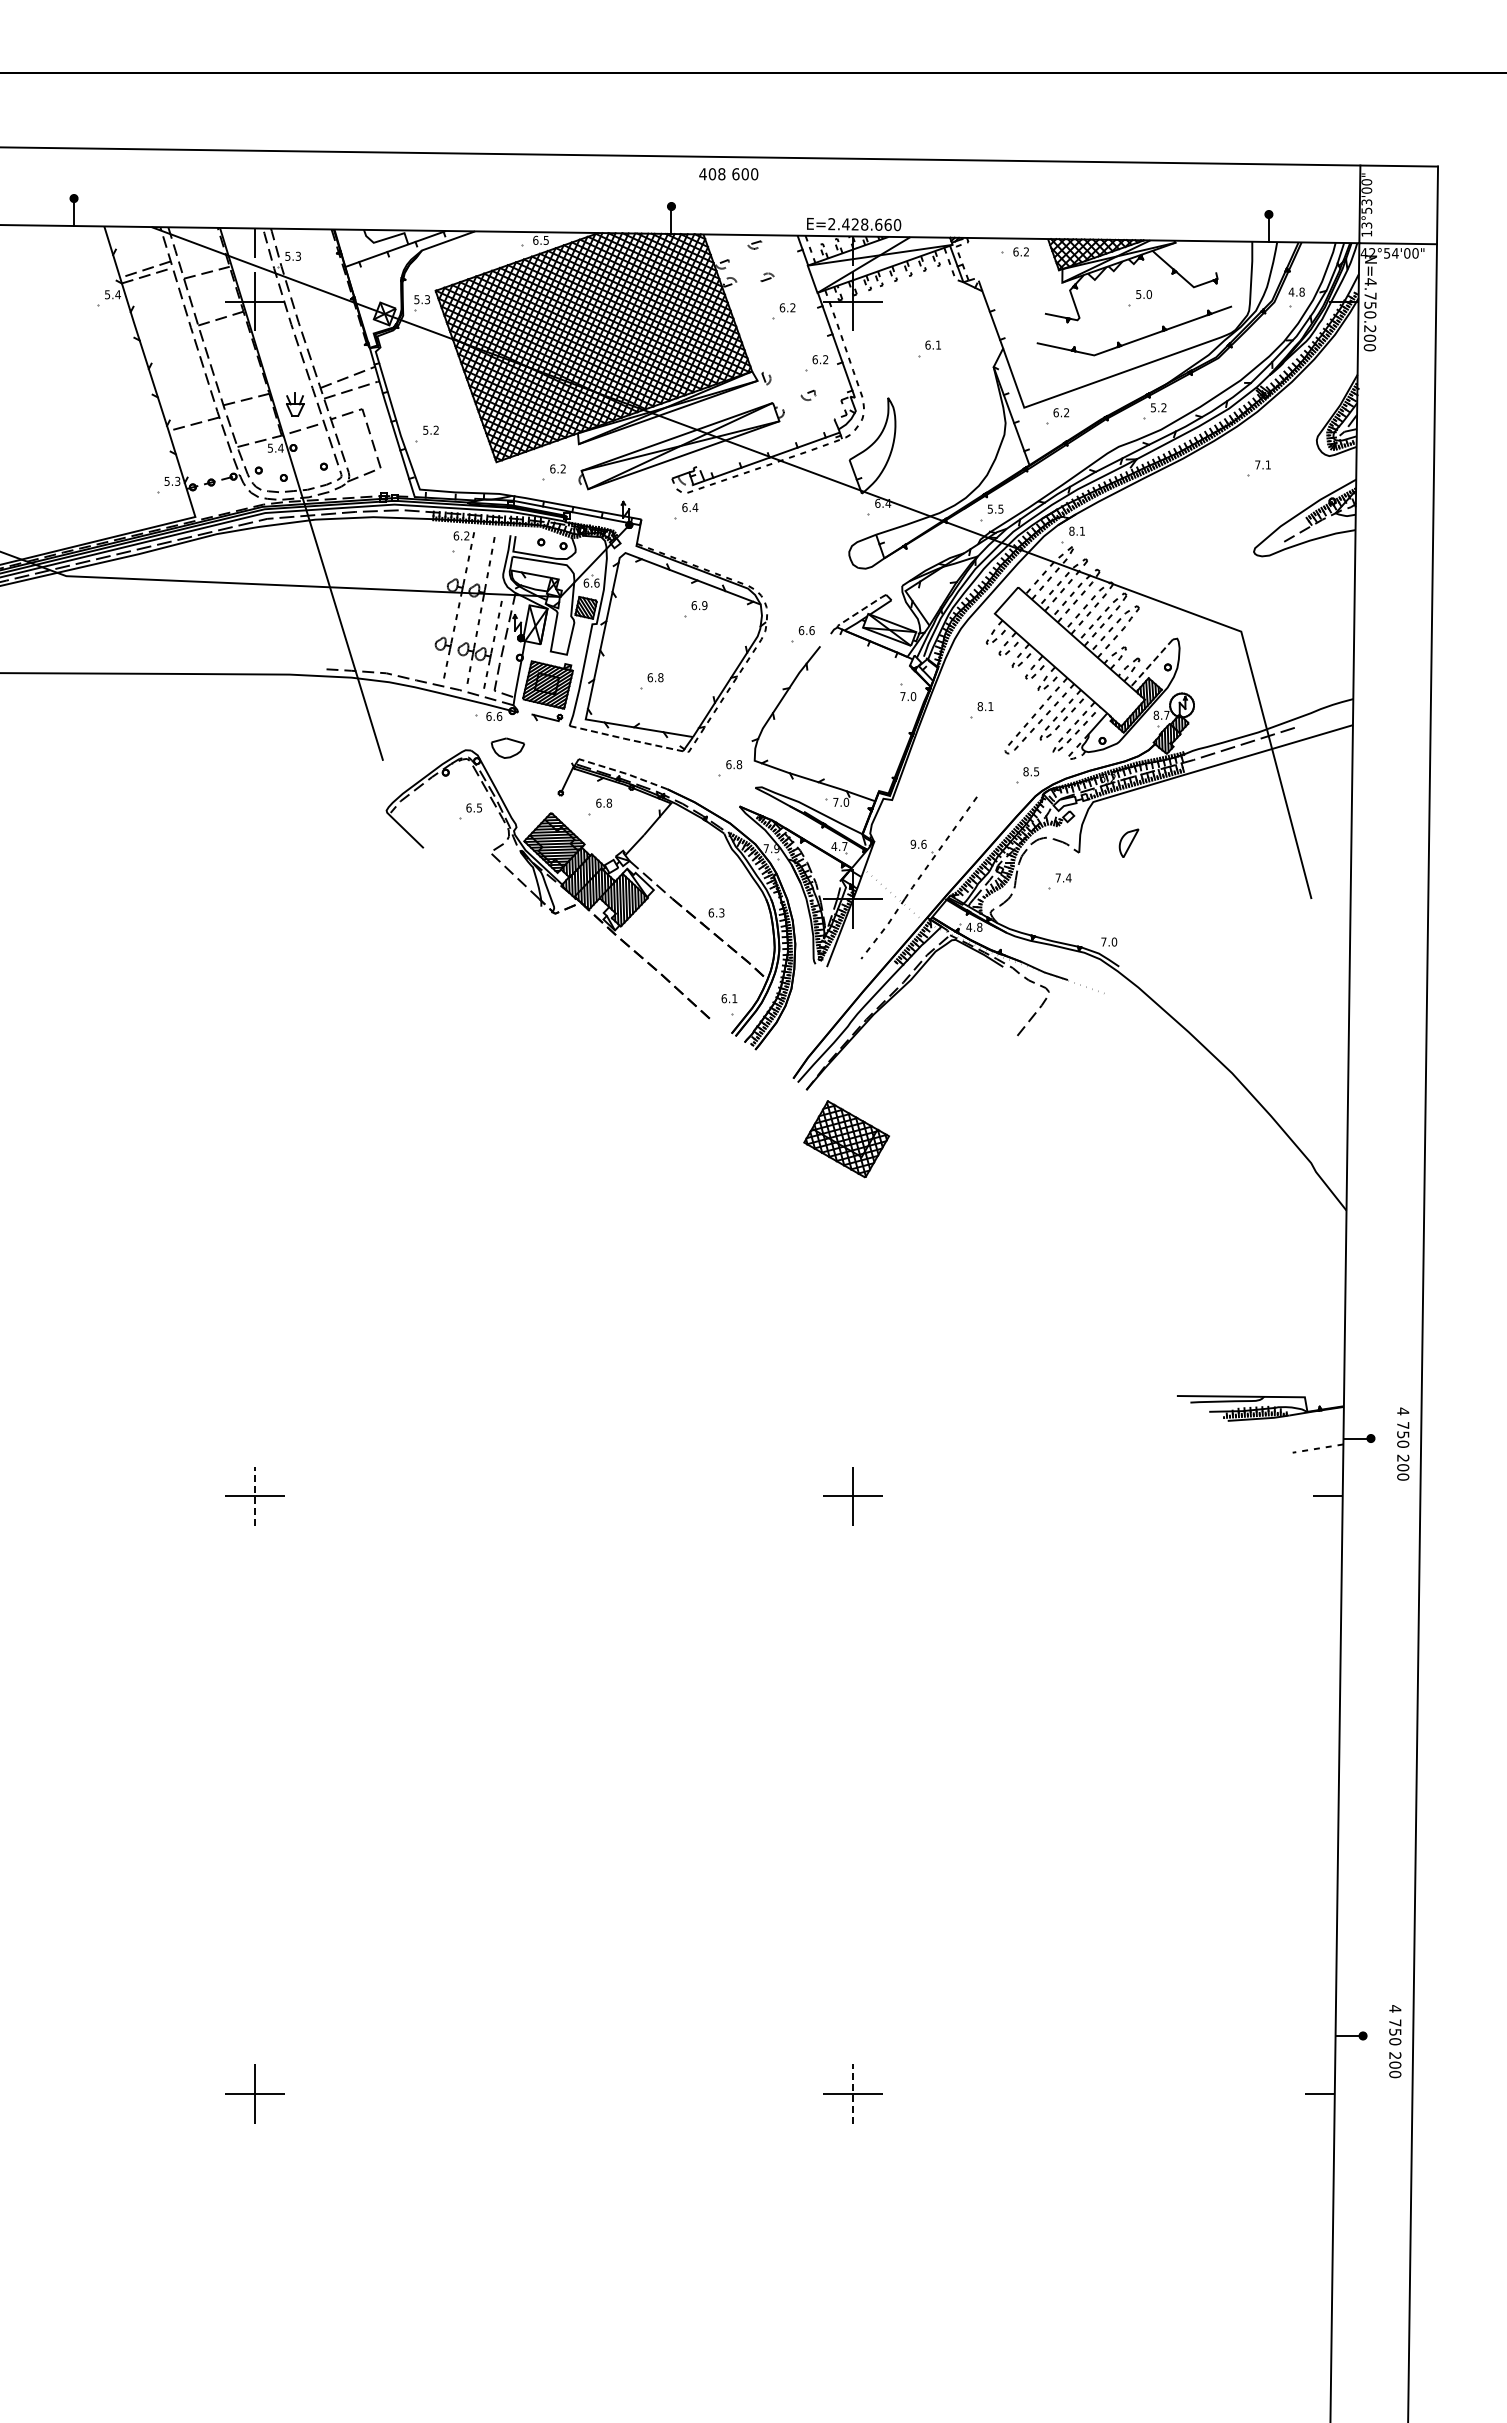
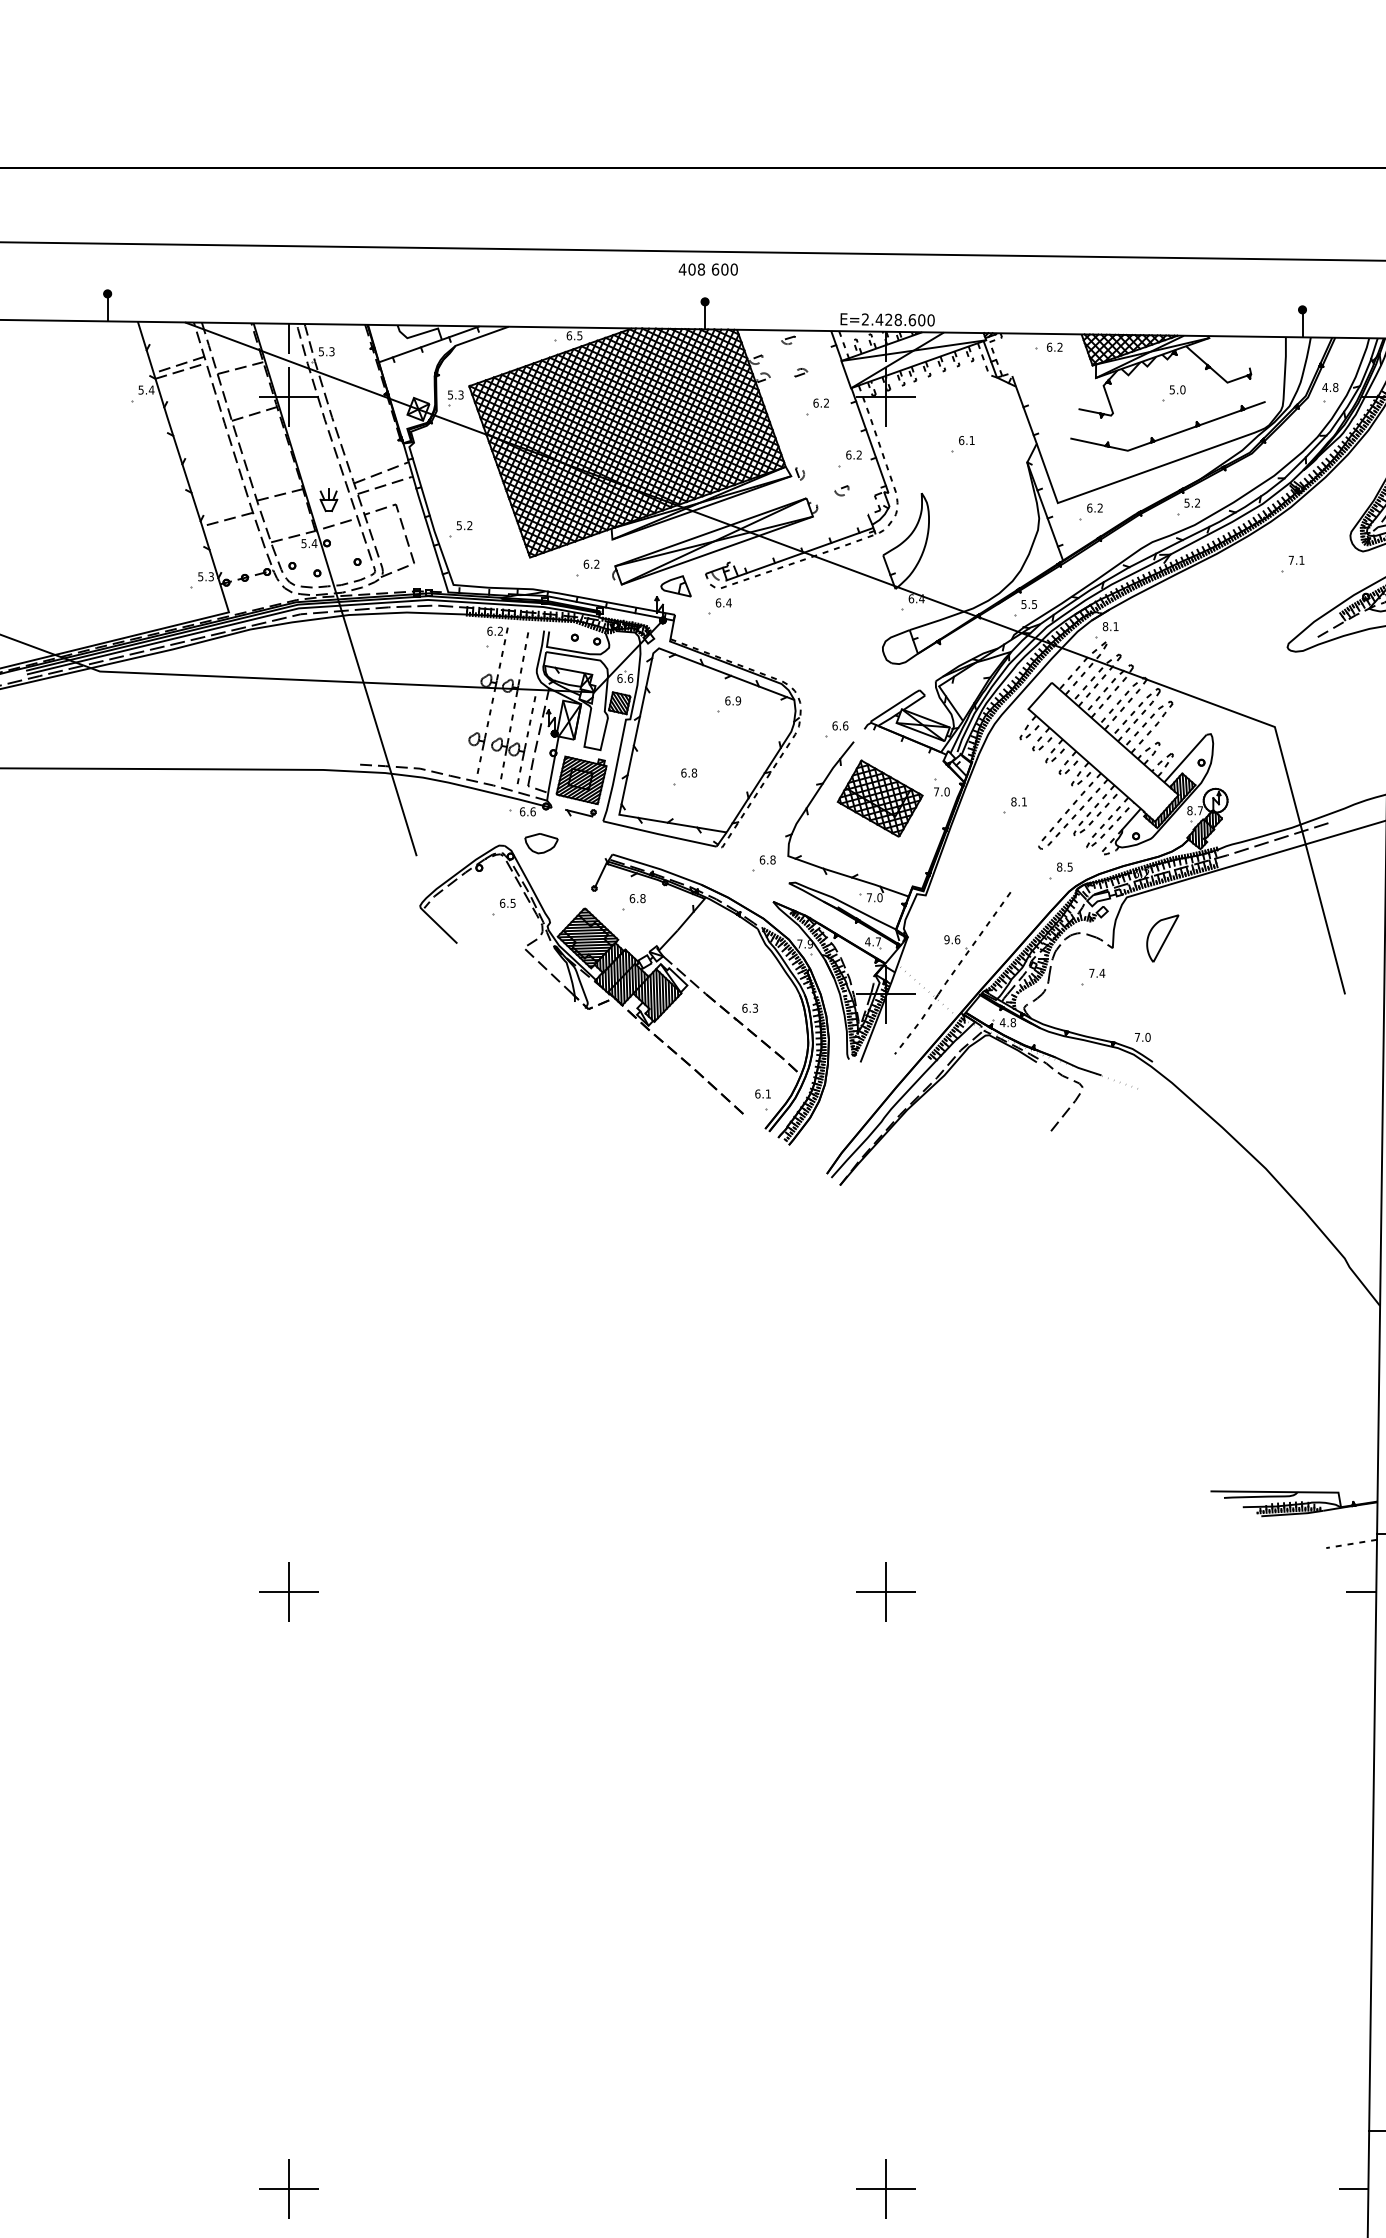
text: (728, 174) -> (708, 269), moved
text: (887, 224) -> (921, 319), E=2.428.660 -> E=2.428.600
part: (642, 490) -> (676, 585), added
line: (861, 610) -> (895, 705), dashed -> solid
line: (1151, 663) -> (1185, 758), dashed -> solid
line: (625, 739) -> (659, 834), dashed -> solid
line: (623, 772) -> (657, 867), dashed -> solid
part: (1128, 843) -> (1162, 938), size x1.67
part: (846, 1139) -> (880, 798), moved
line: (255, 1496) -> (289, 1591), dashed -> solid
line: (852, 2093) -> (886, 2188), dashed -> solid

